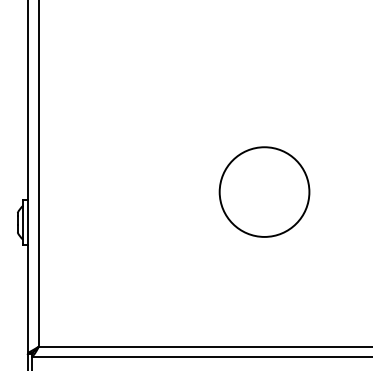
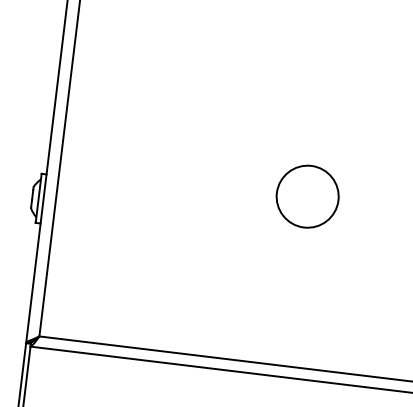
circle: (264, 191) -> (307, 196), size x0.62

